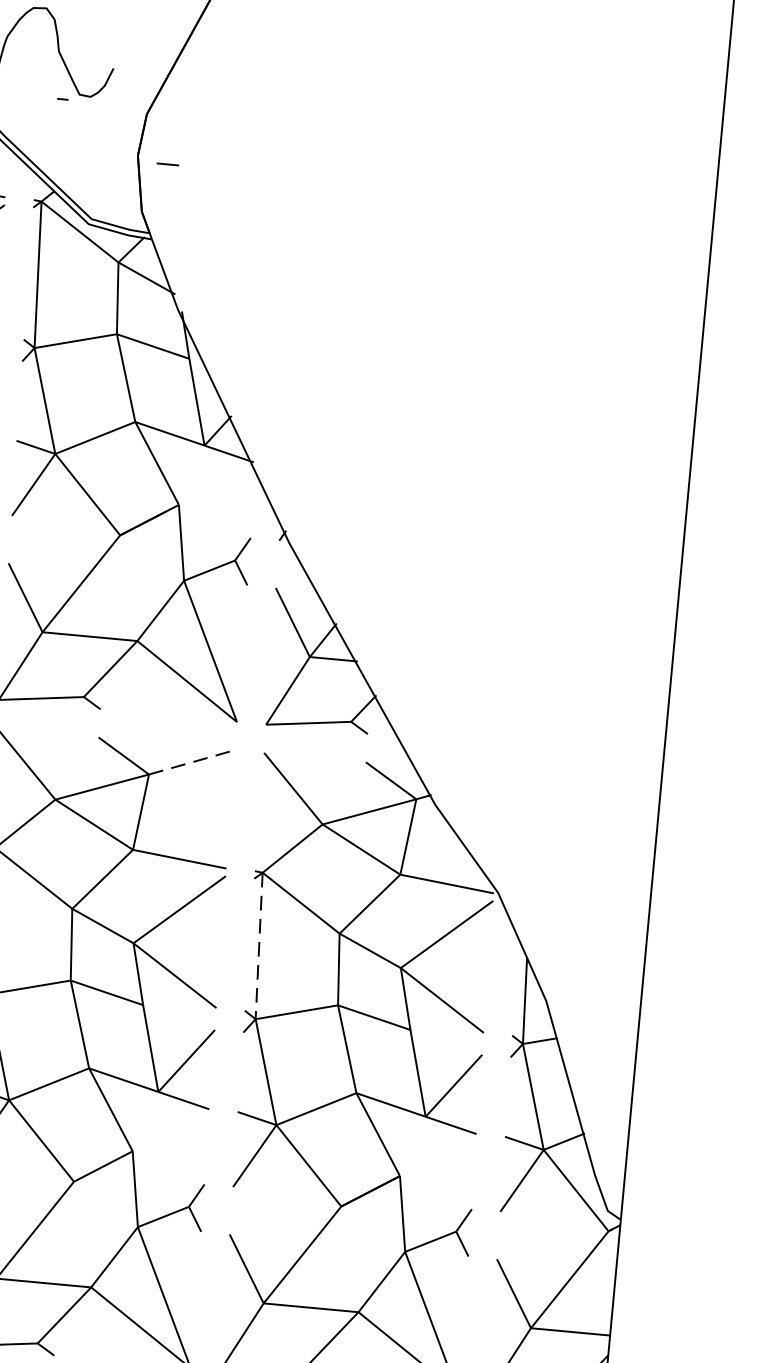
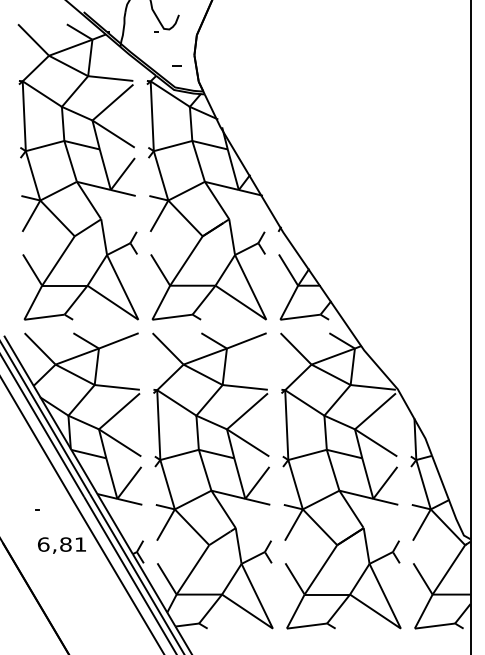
line: (166, 163) -> (176, 65), moved
line: (193, 761) -> (247, 340), dashed -> solid
line: (258, 946) -> (286, 425), dashed -> solid

